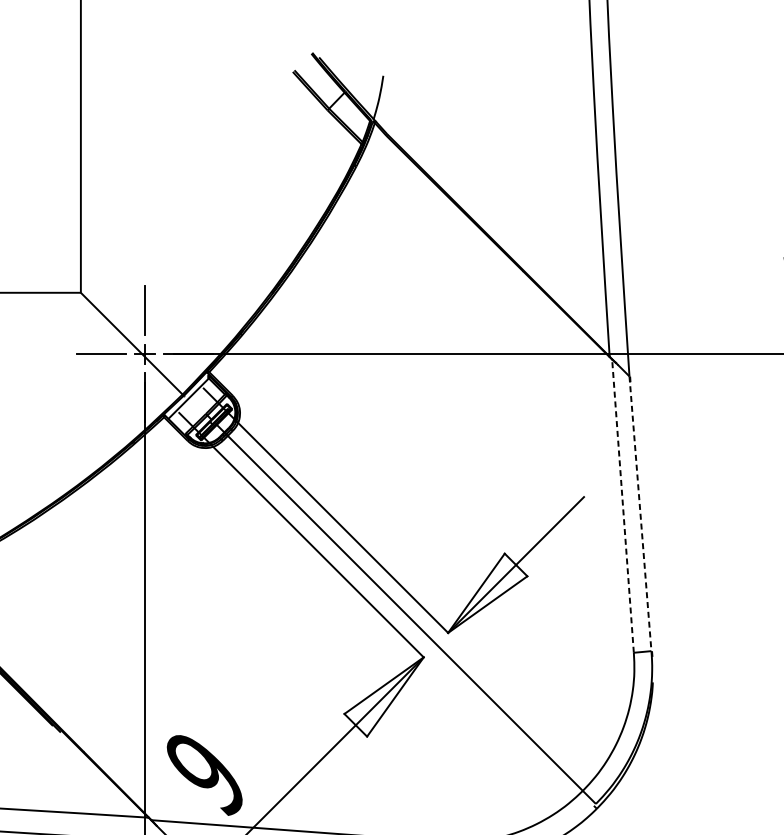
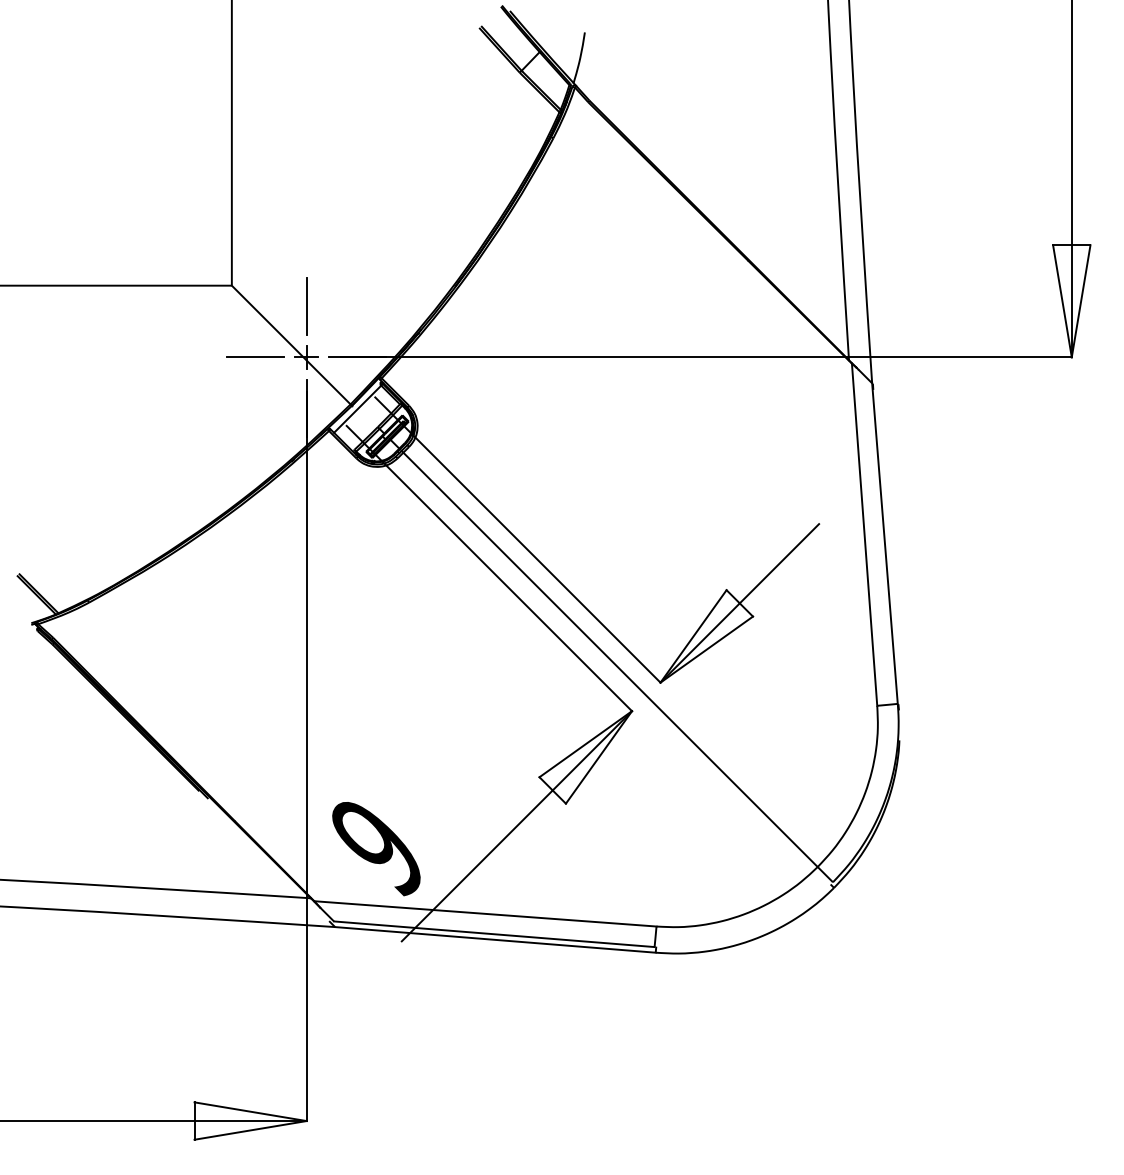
line: (622, 505) -> (864, 534), dashed -> solid
line: (640, 513) -> (884, 543), dashed -> solid

